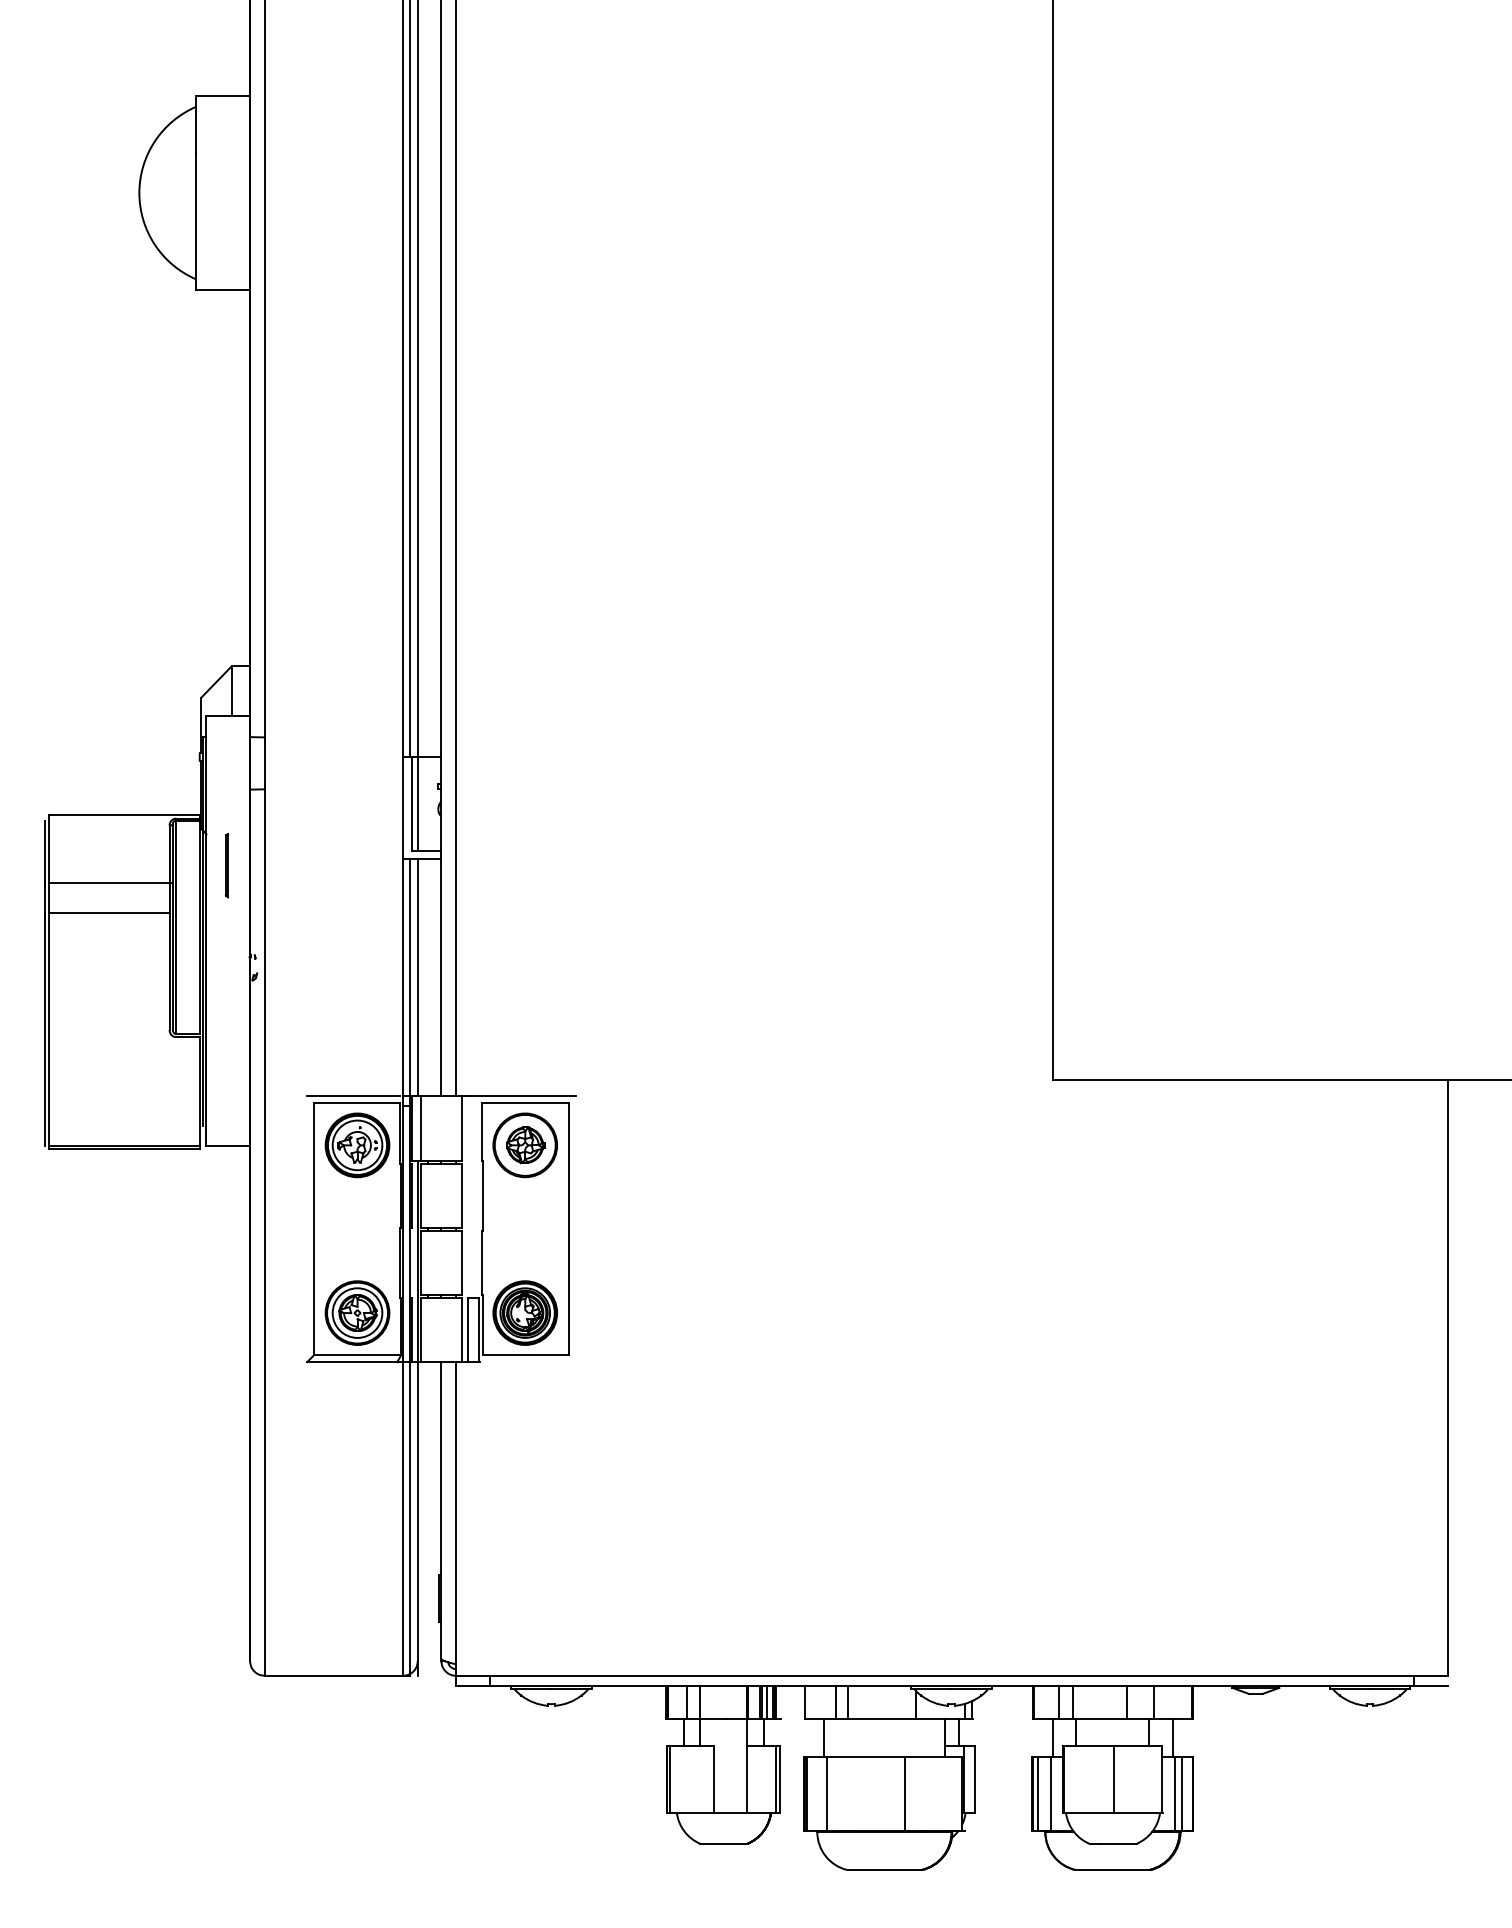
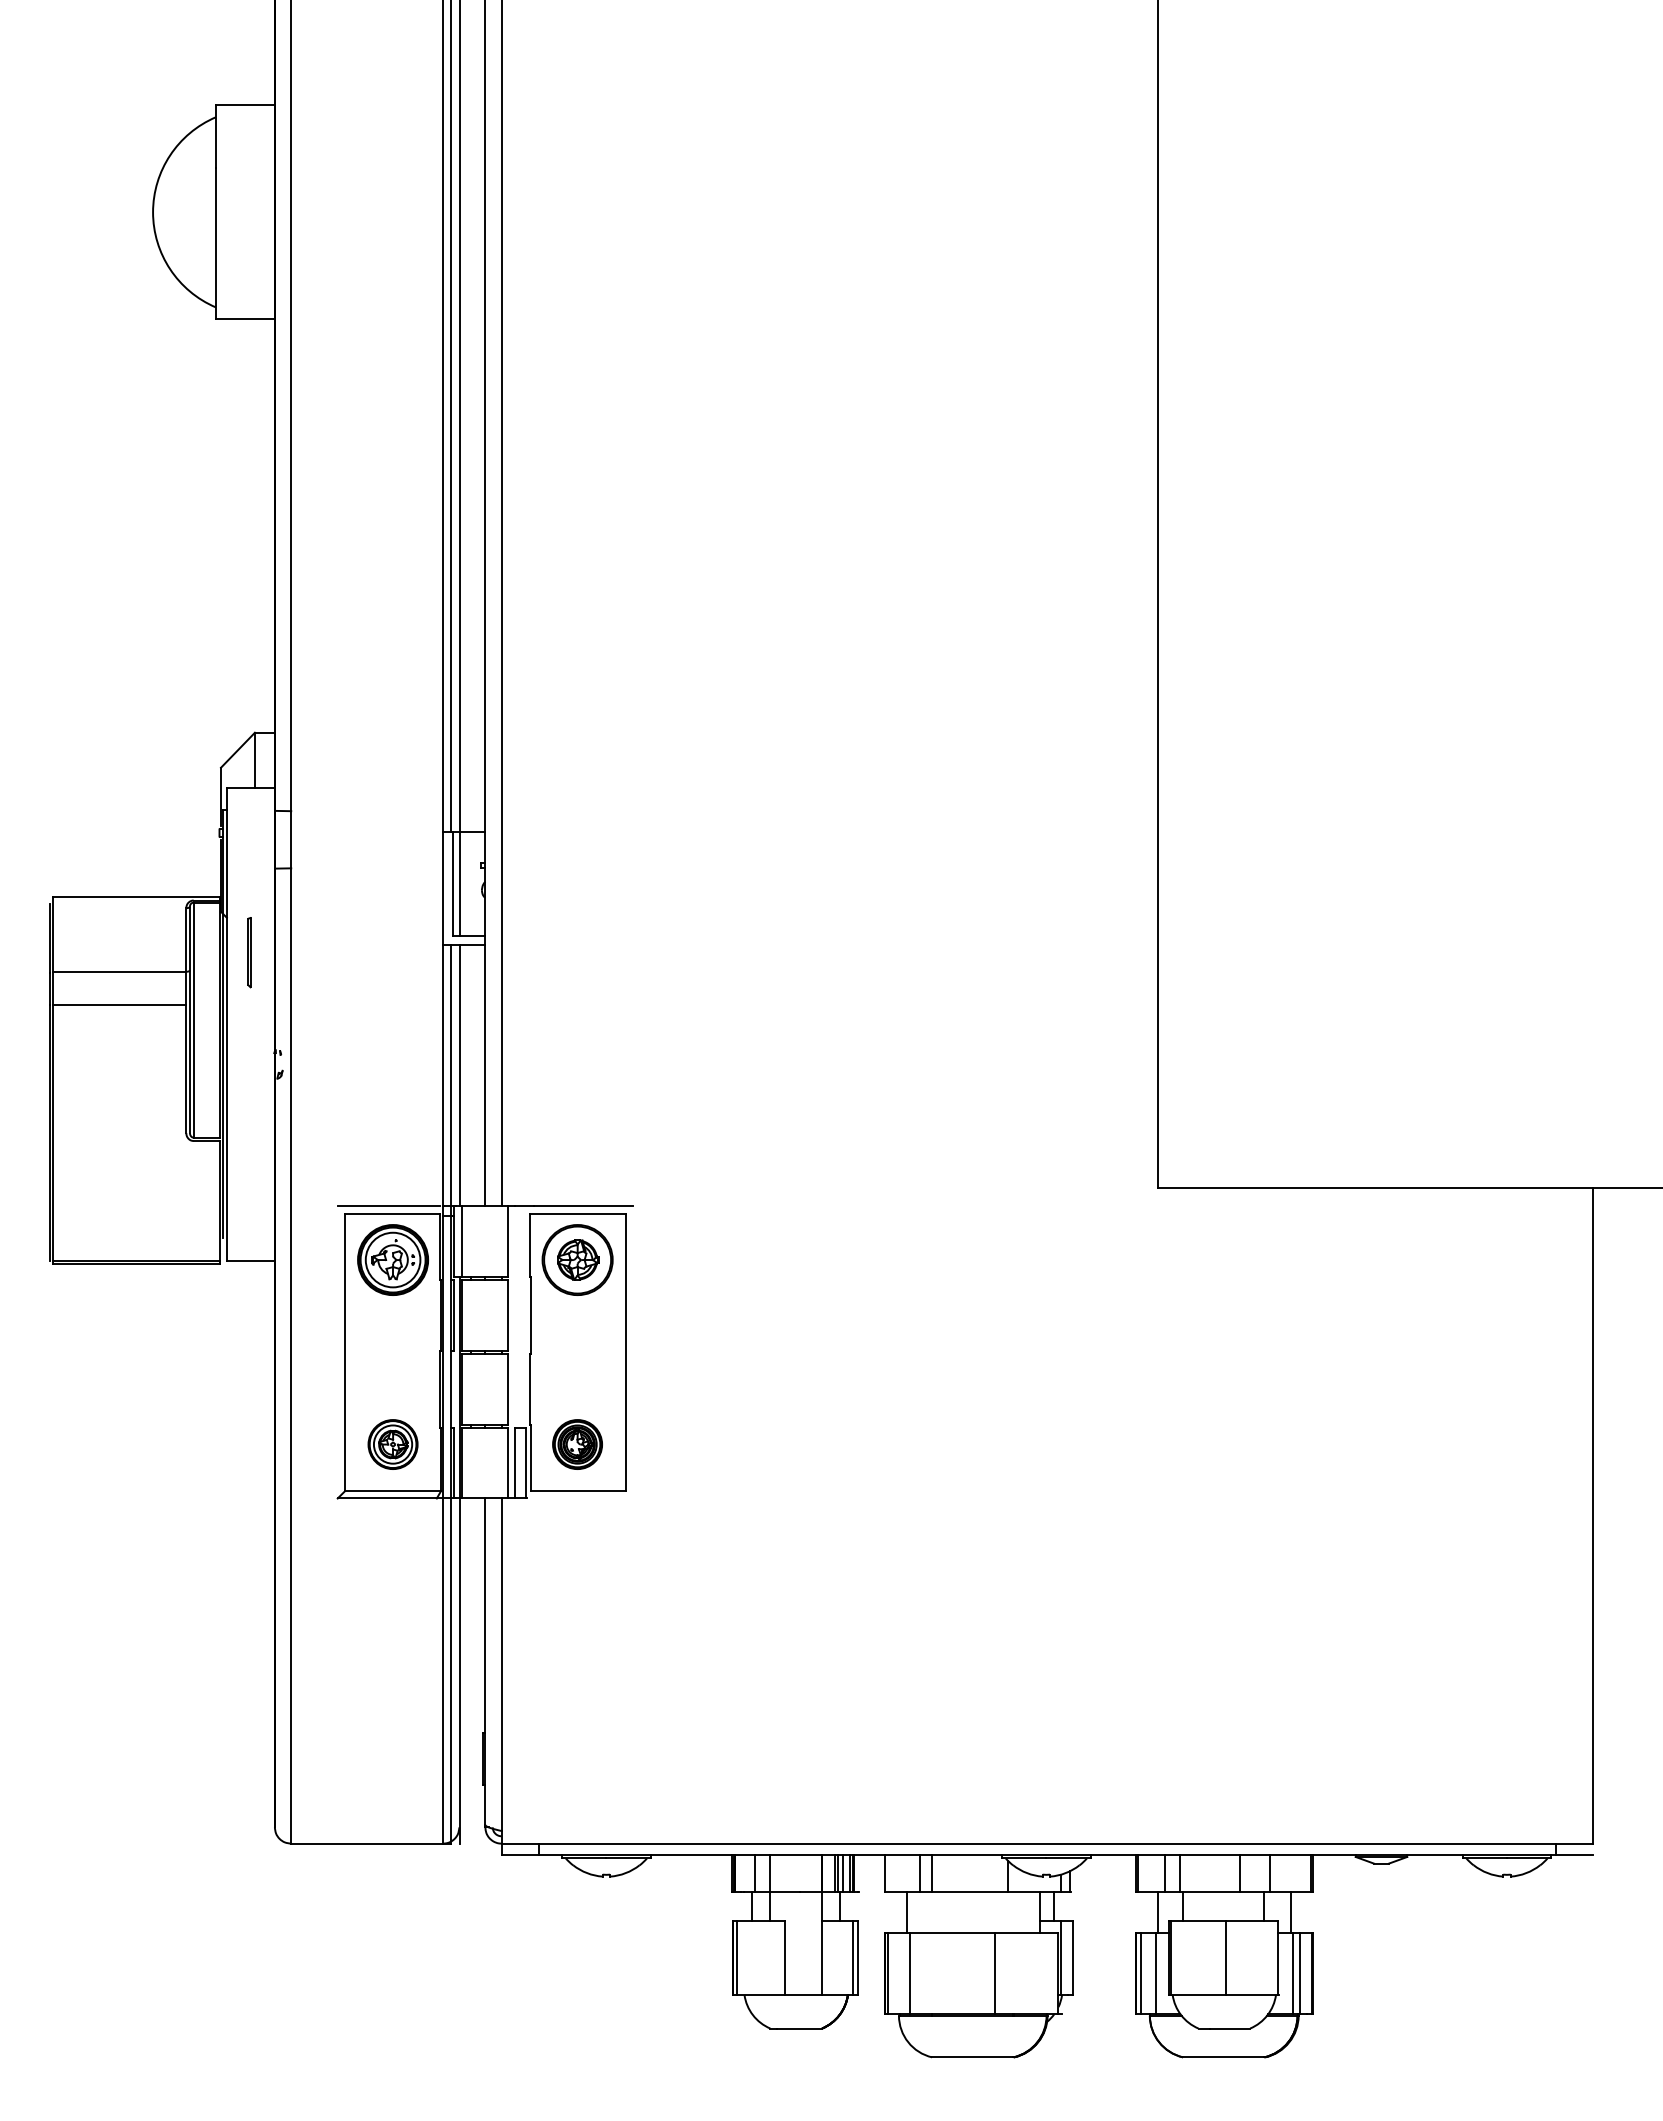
part: (356, 1313) -> (392, 1444), size x0.7
part: (525, 1313) -> (577, 1444), size x0.7

